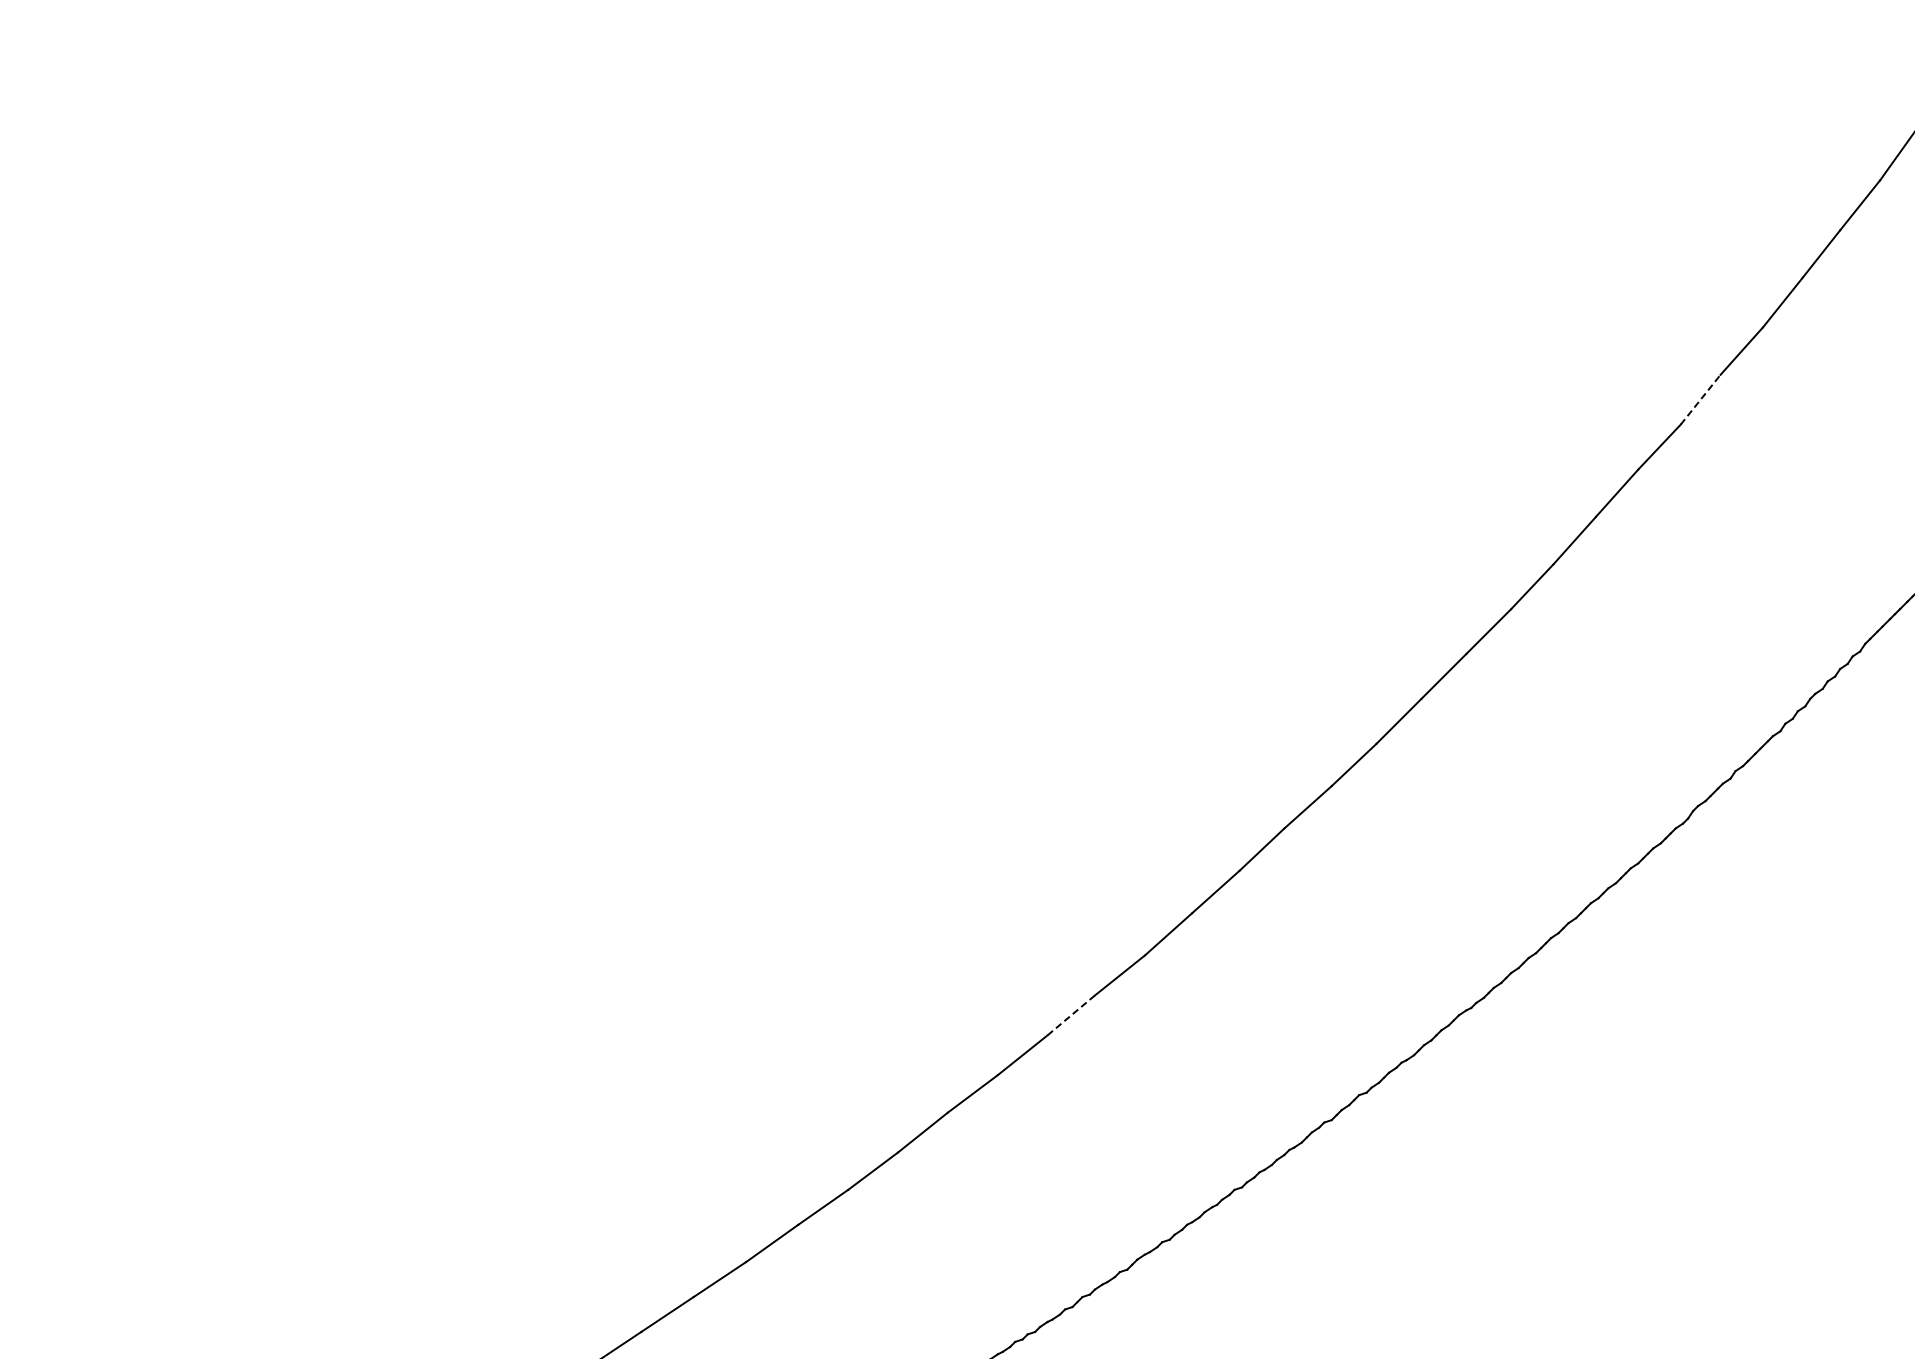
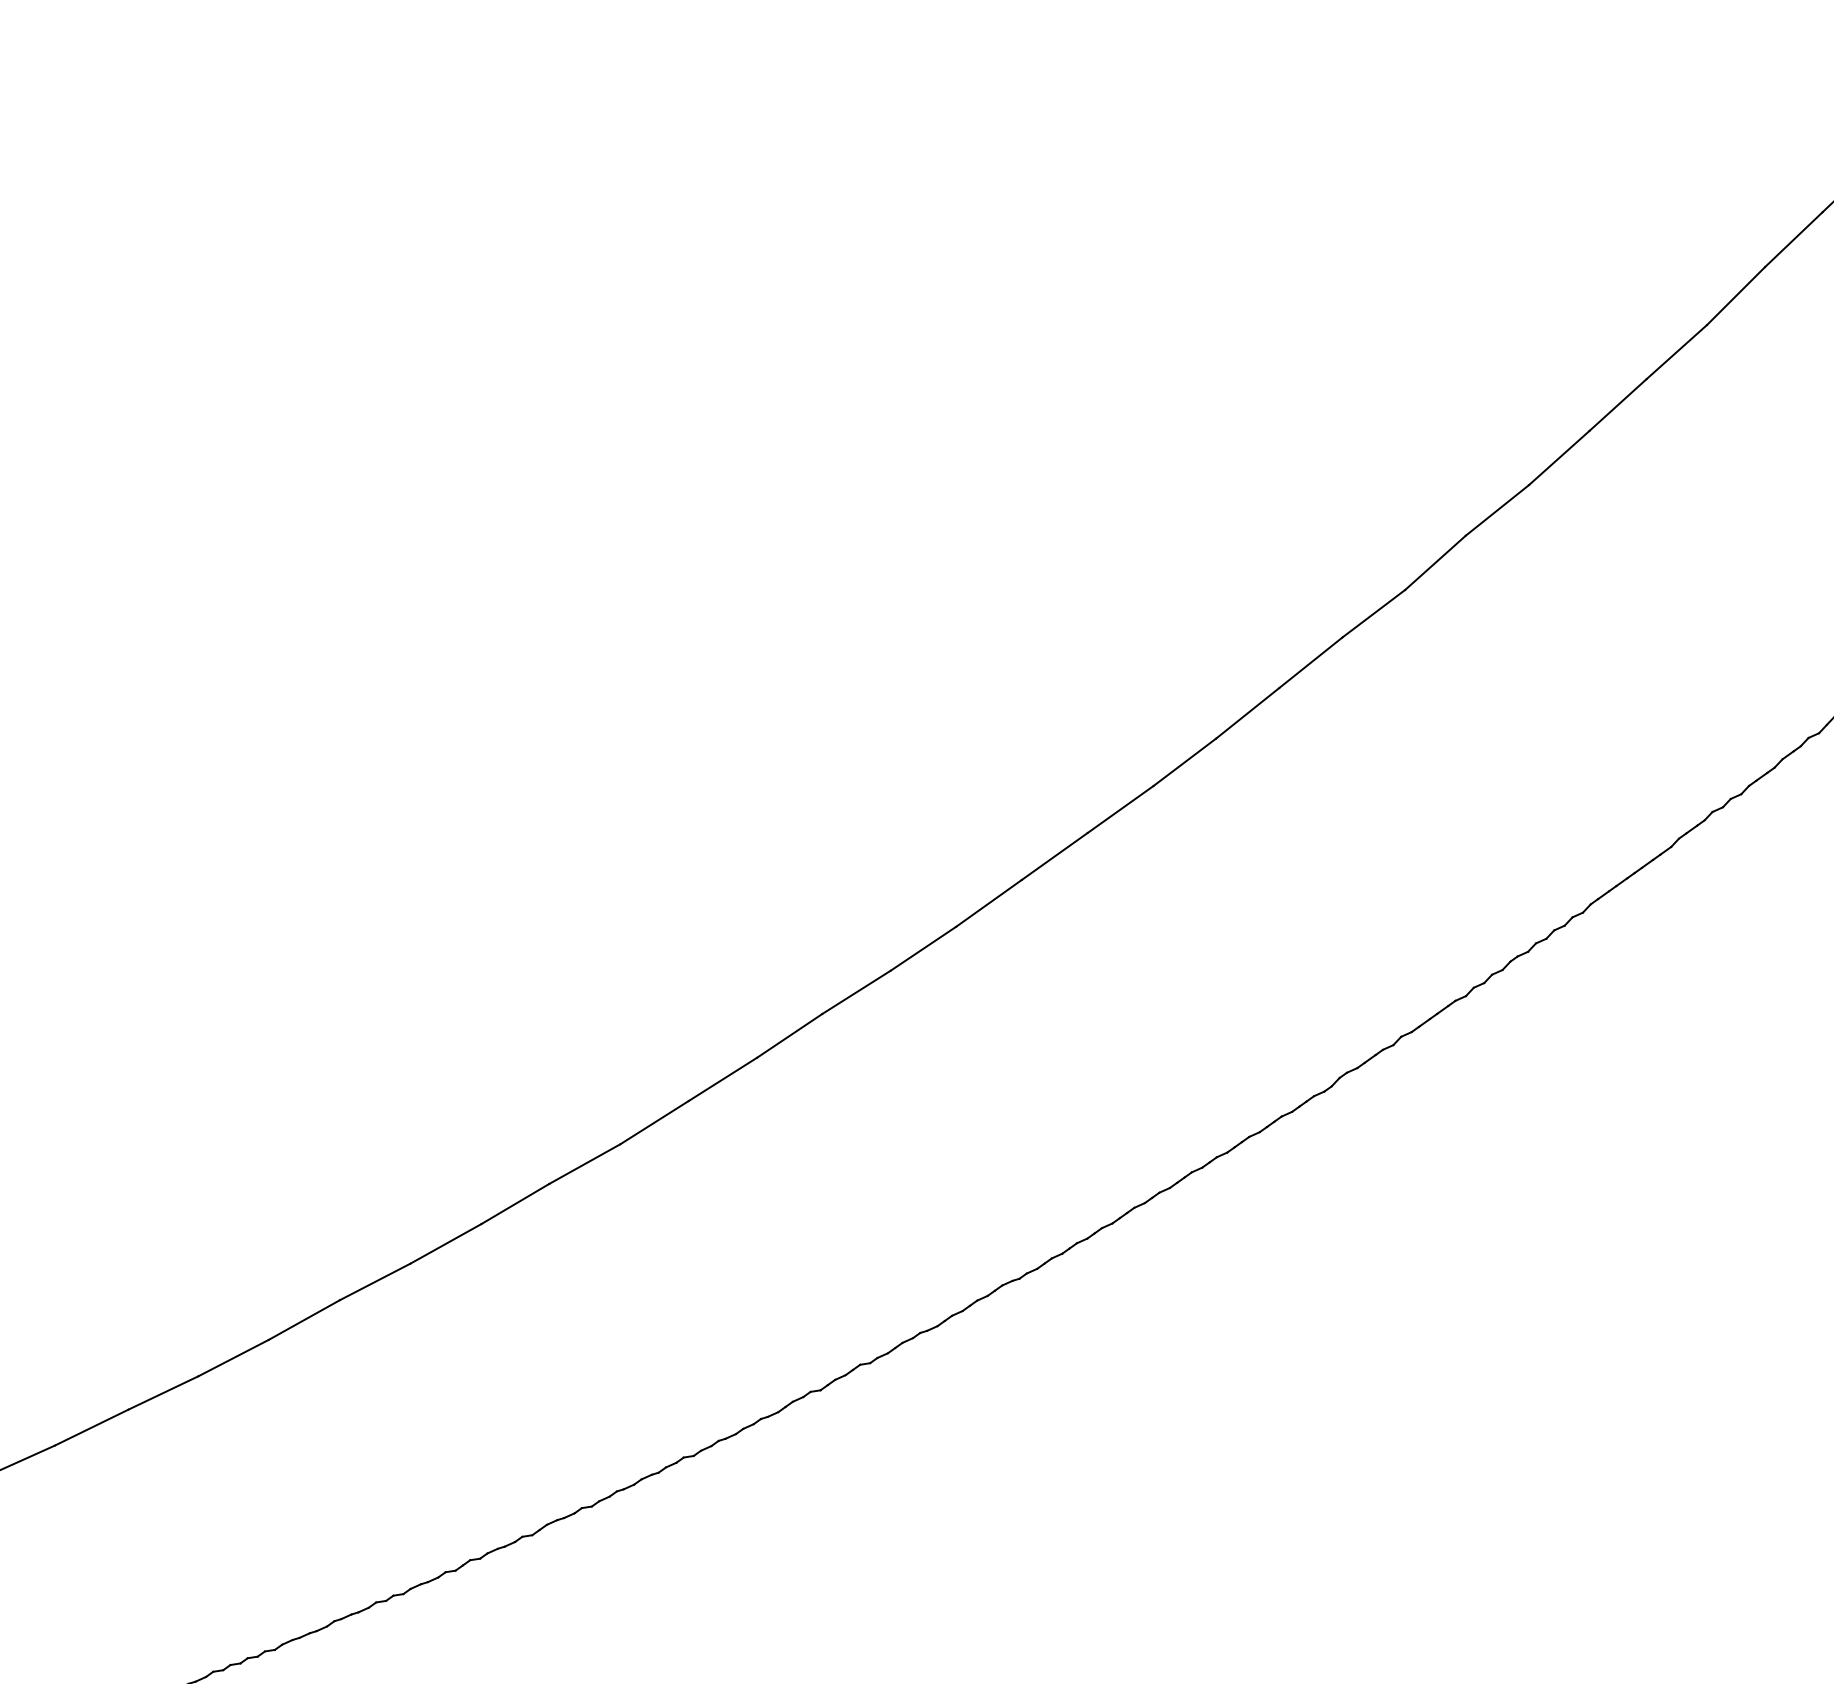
line: (1700, 399) -> (1435, 562), dashed -> solid
line: (1071, 1015) -> (515, 1204), dashed -> solid

